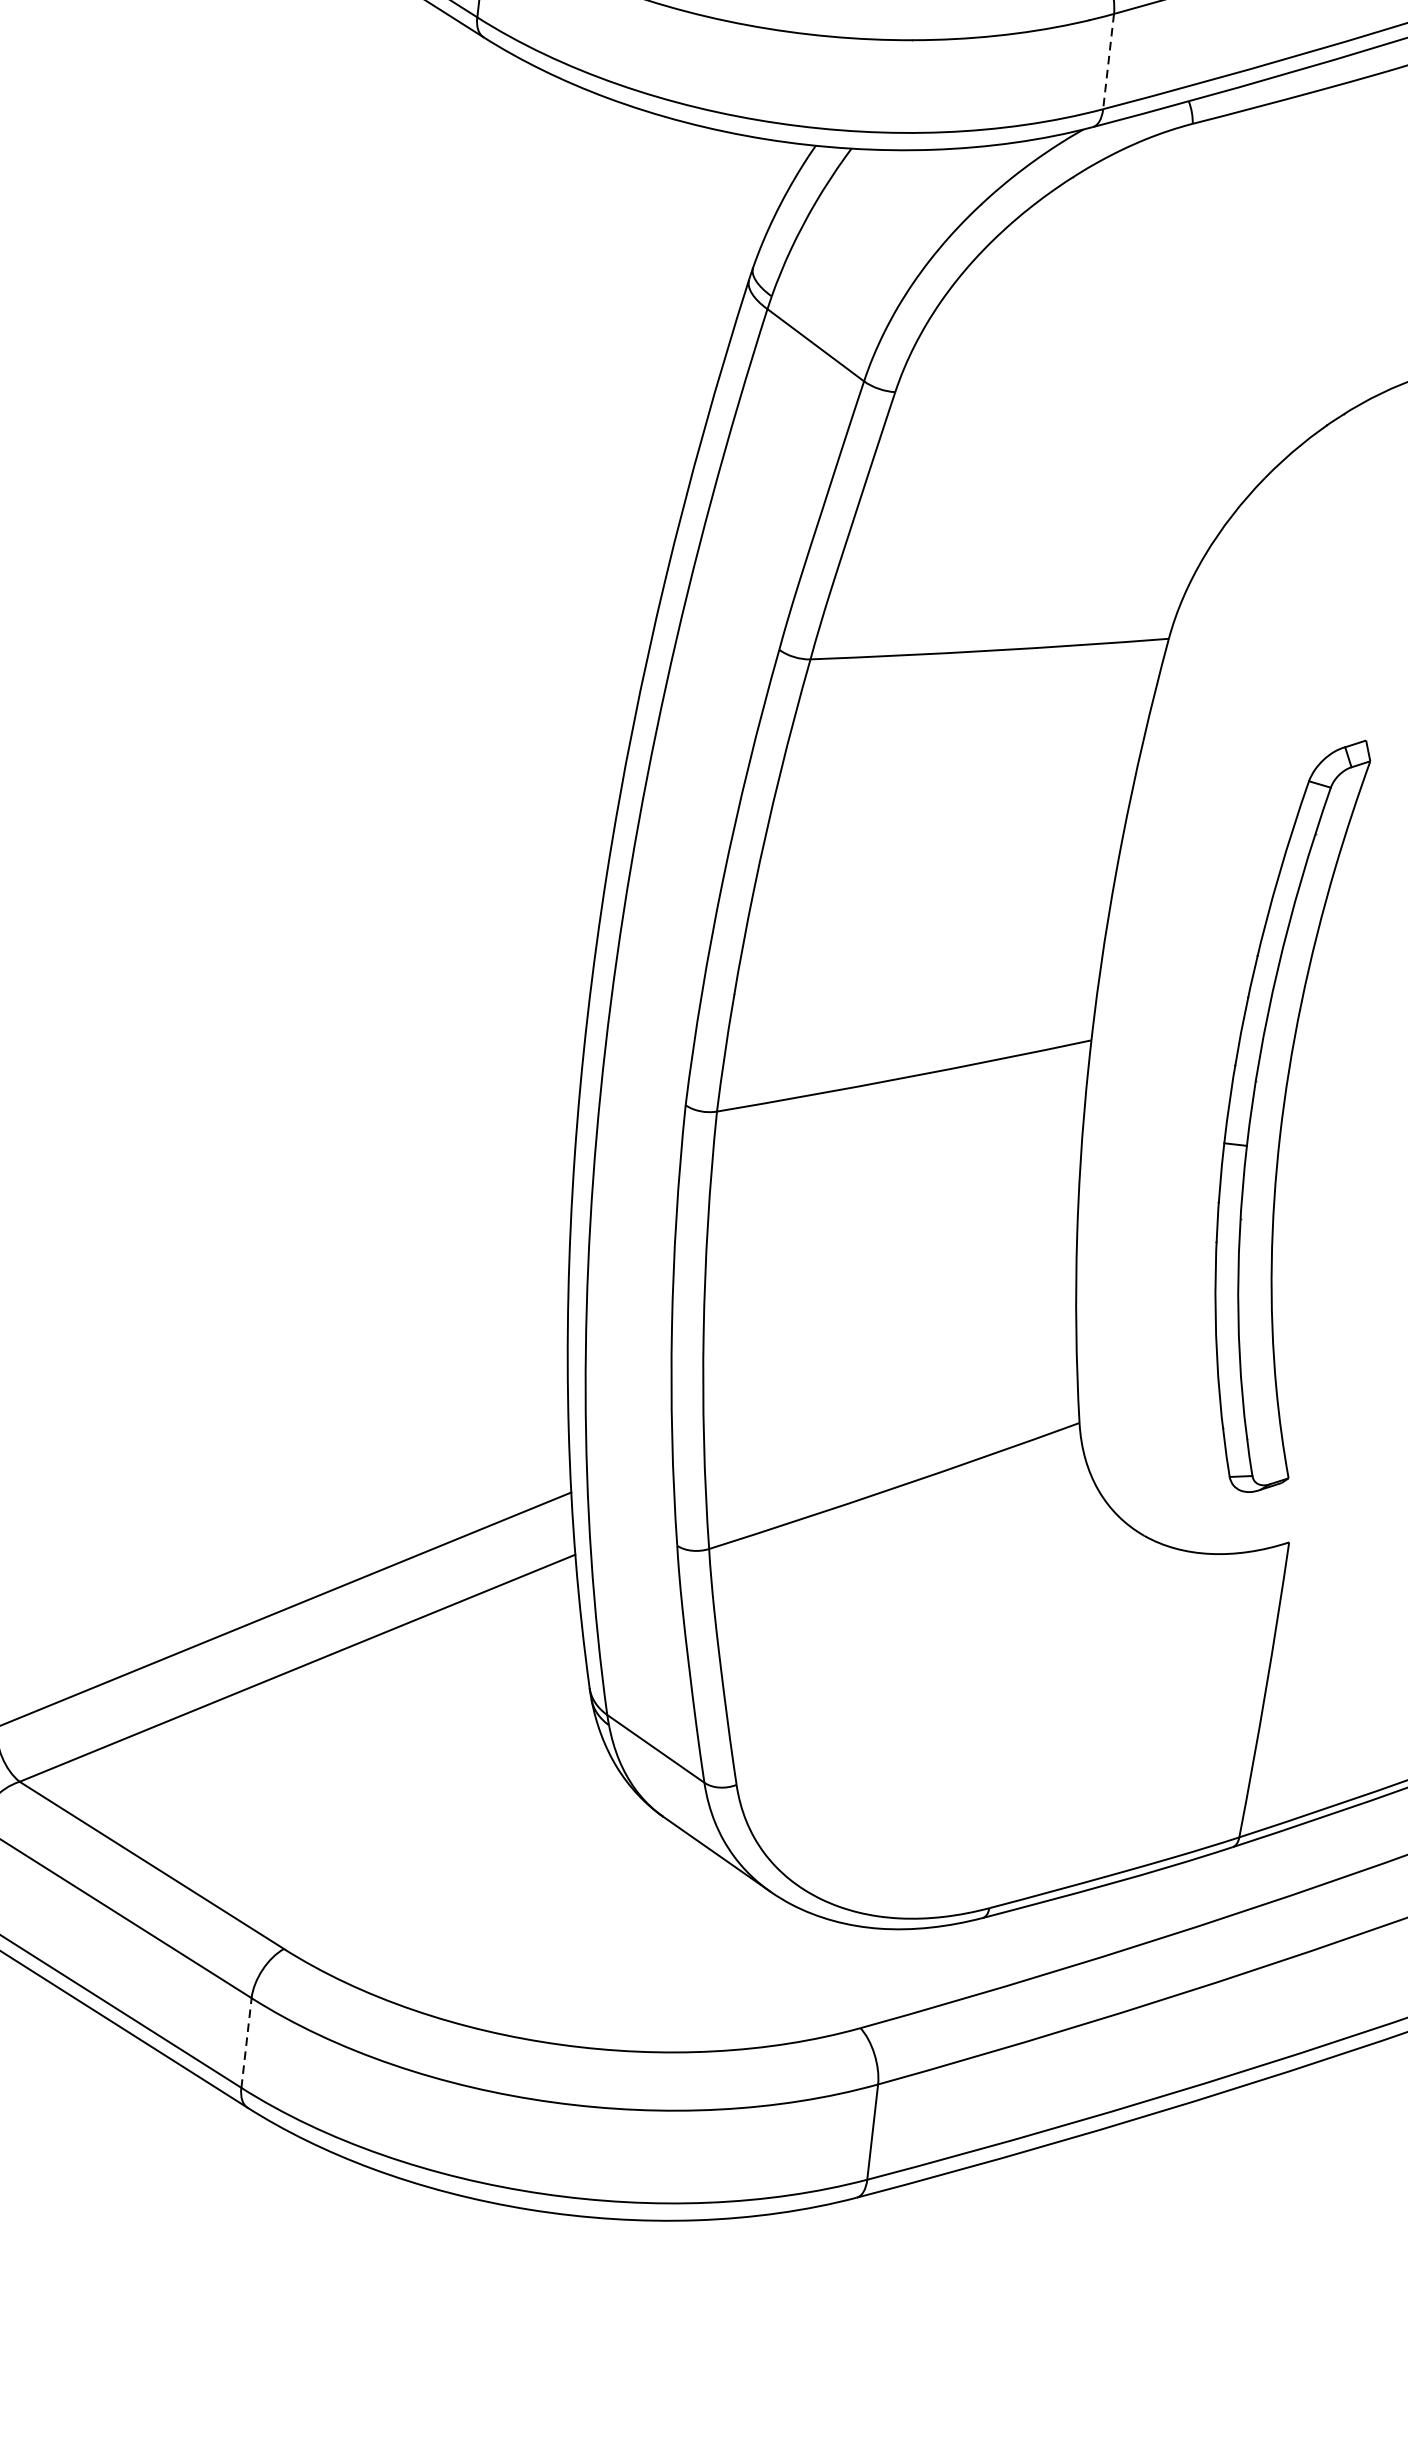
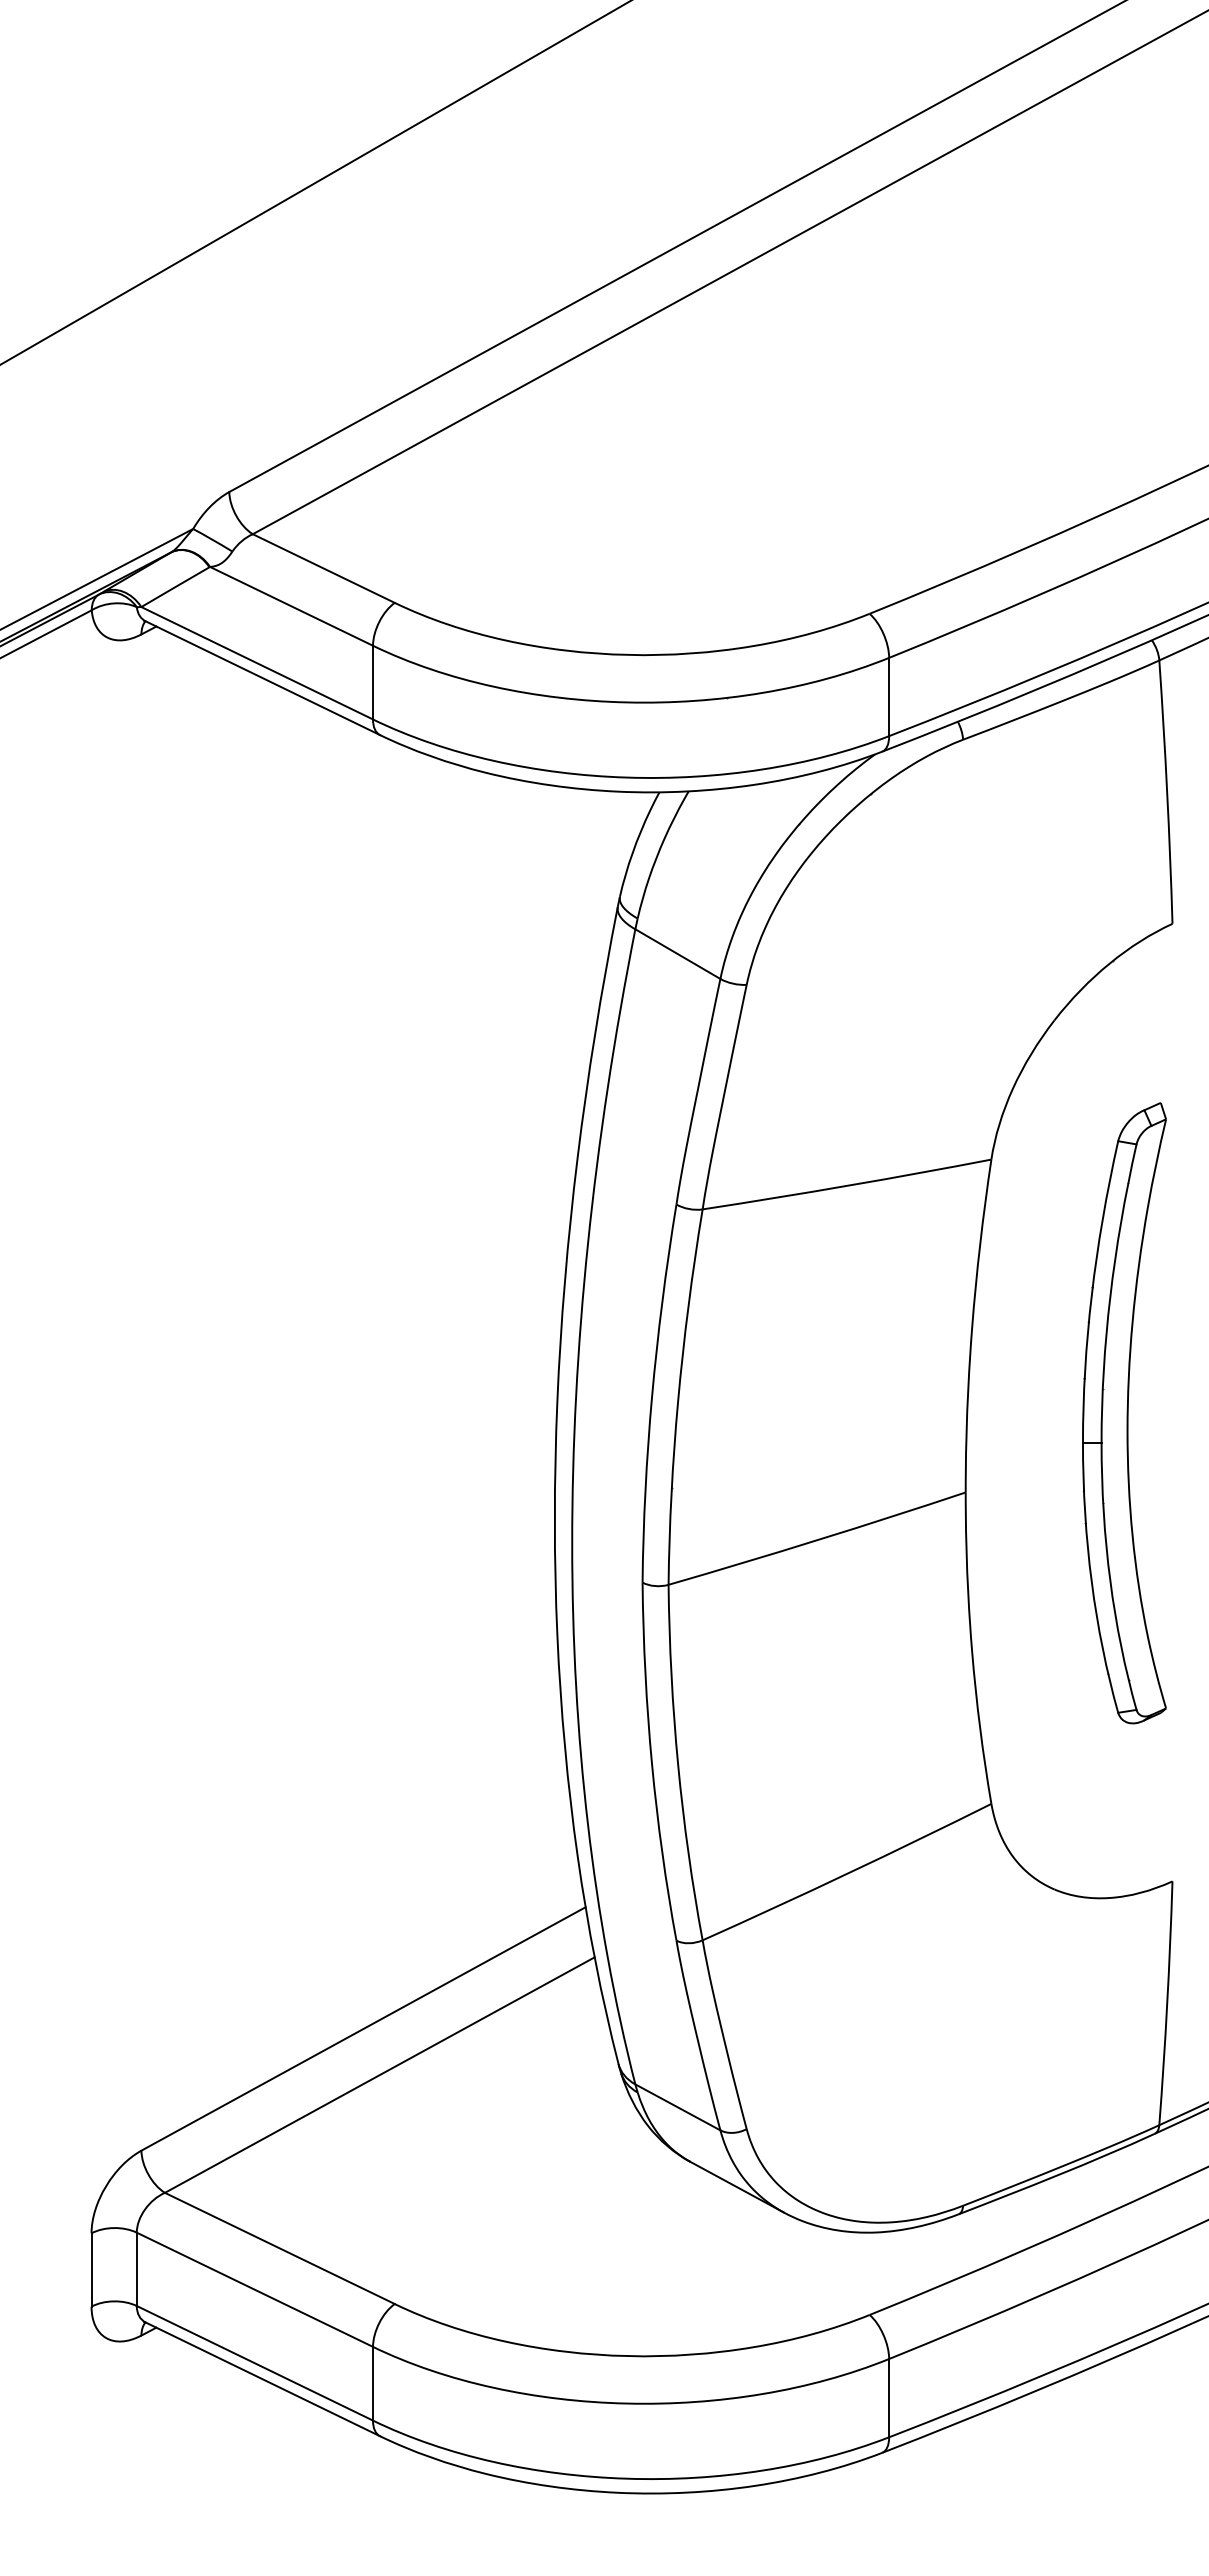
line: (1108, 62) -> (889, 697), dashed -> solid
part: (1278, 1113) -> (1124, 1413), moved
line: (247, 2042) -> (373, 2383), dashed -> solid

